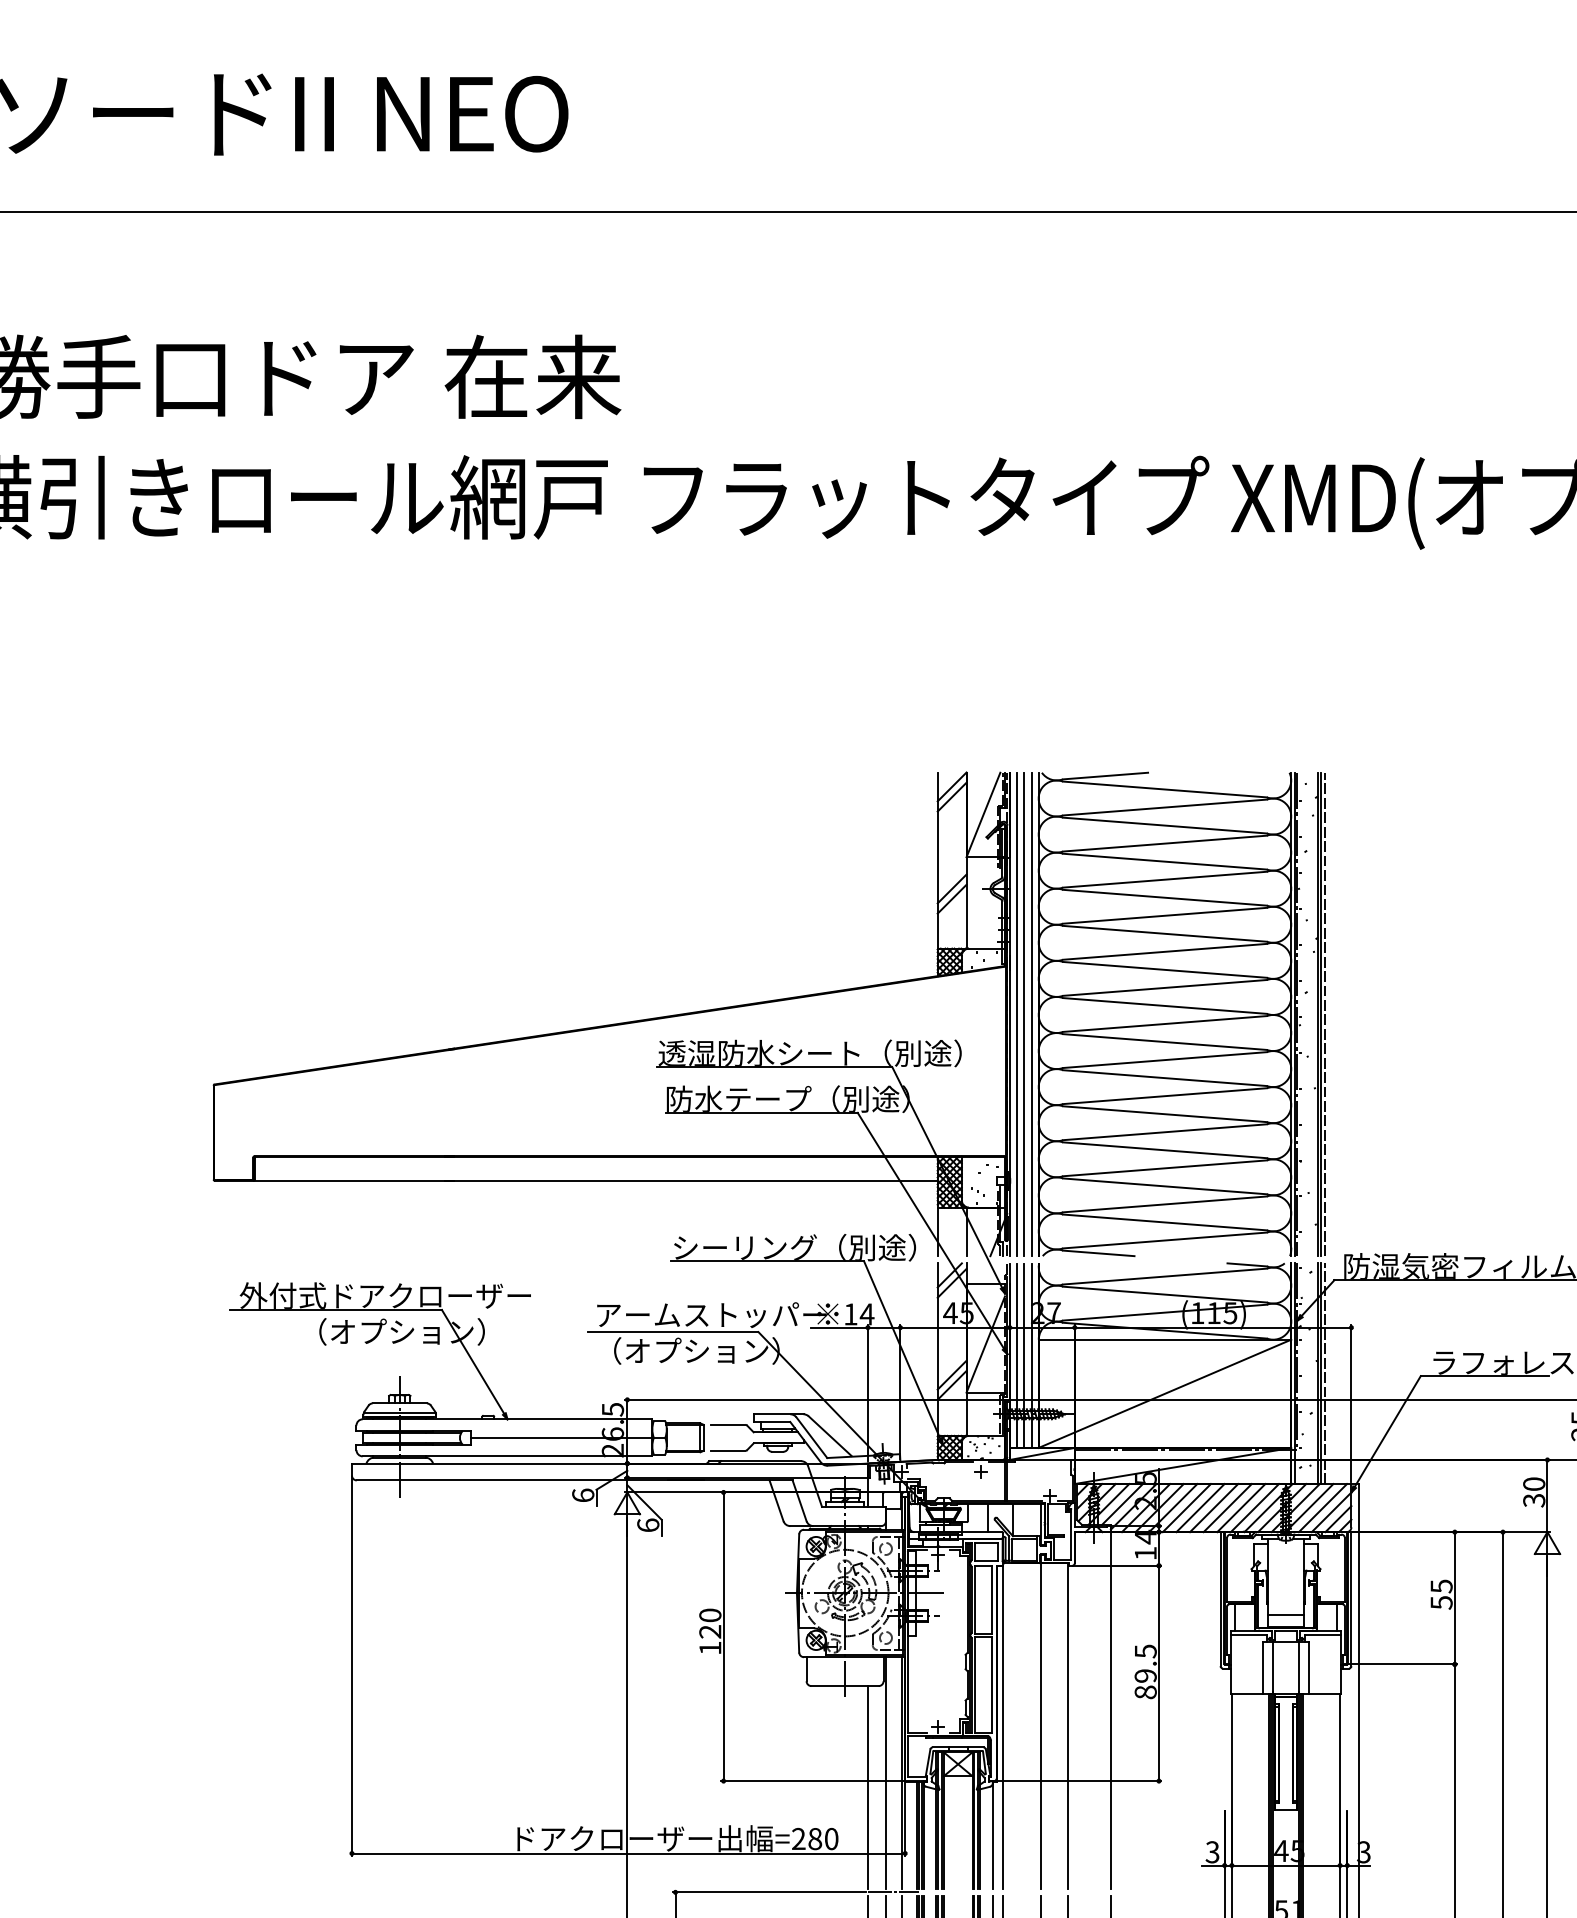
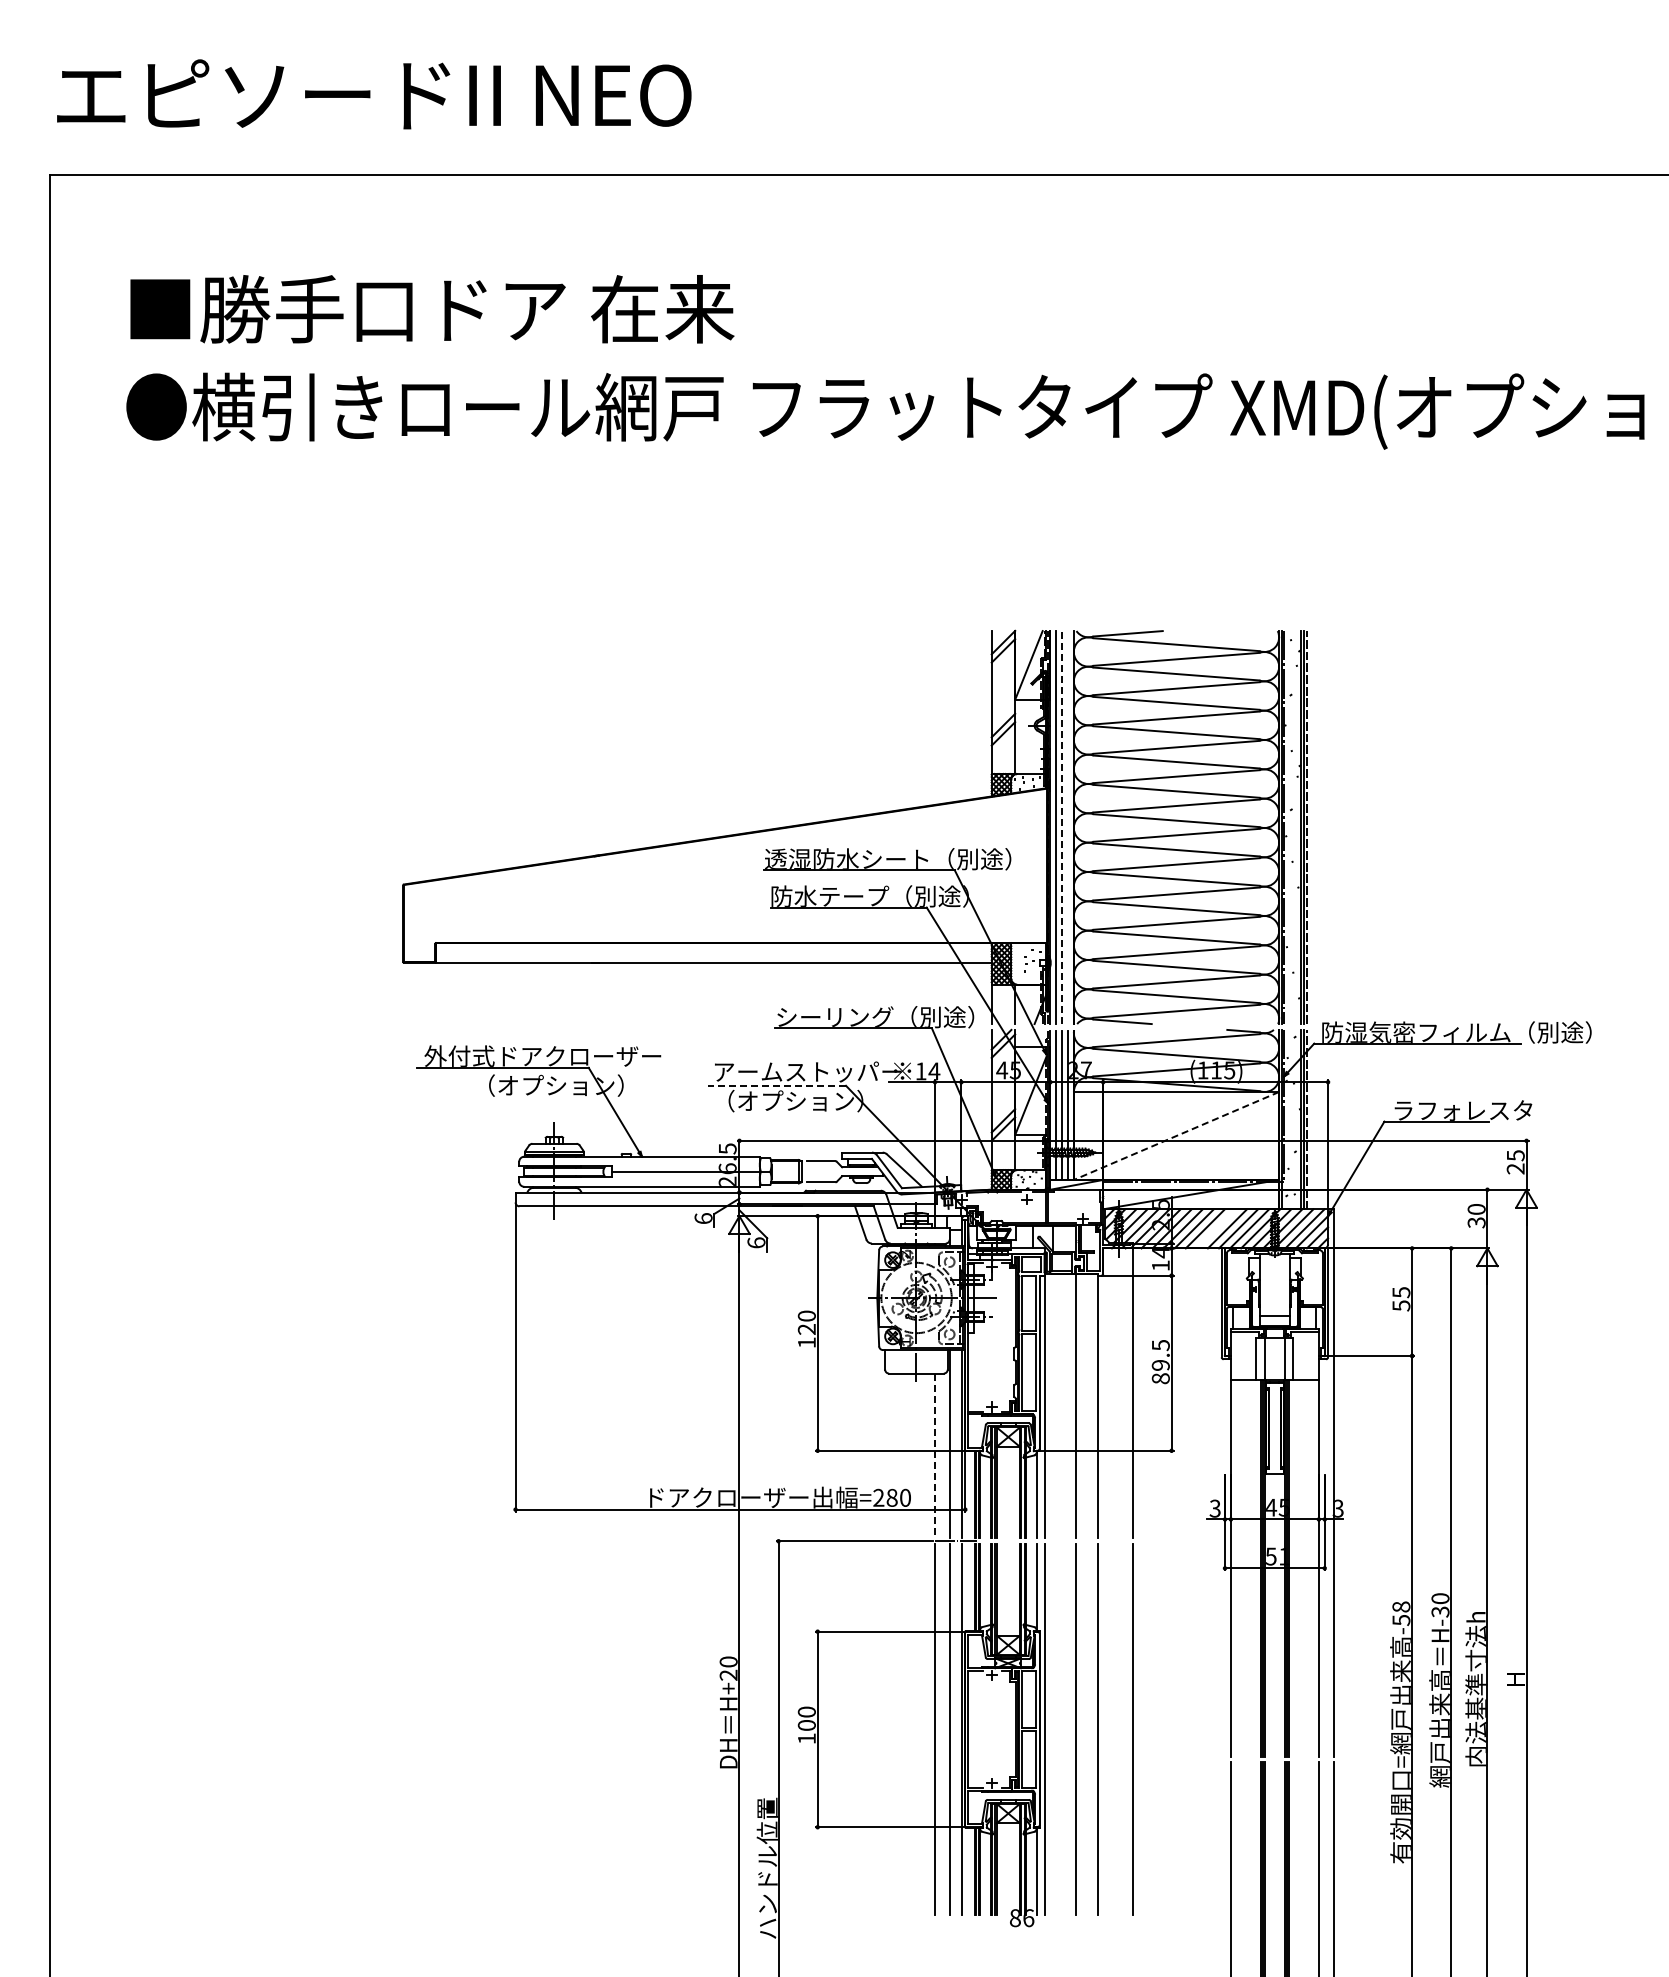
line: (1024, 1014) -> (1062, 827), solid -> dashed
line: (1030, 1014) -> (1067, 827), removed
line: (672, 1331) -> (776, 1085), solid -> dashed
line: (1164, 1393) -> (1176, 1135), solid -> dashed
line: (1214, 1507) -> (1216, 1228), removed
line: (868, 1788) -> (935, 1456), solid -> dashed

